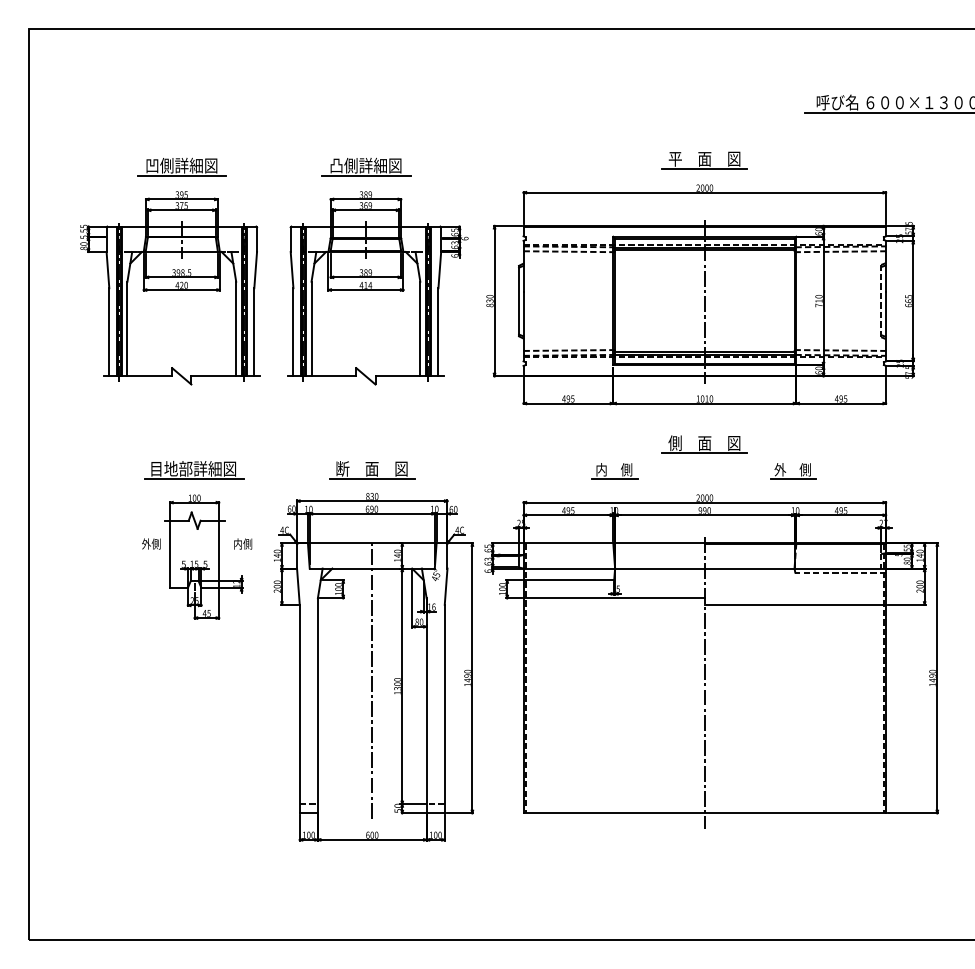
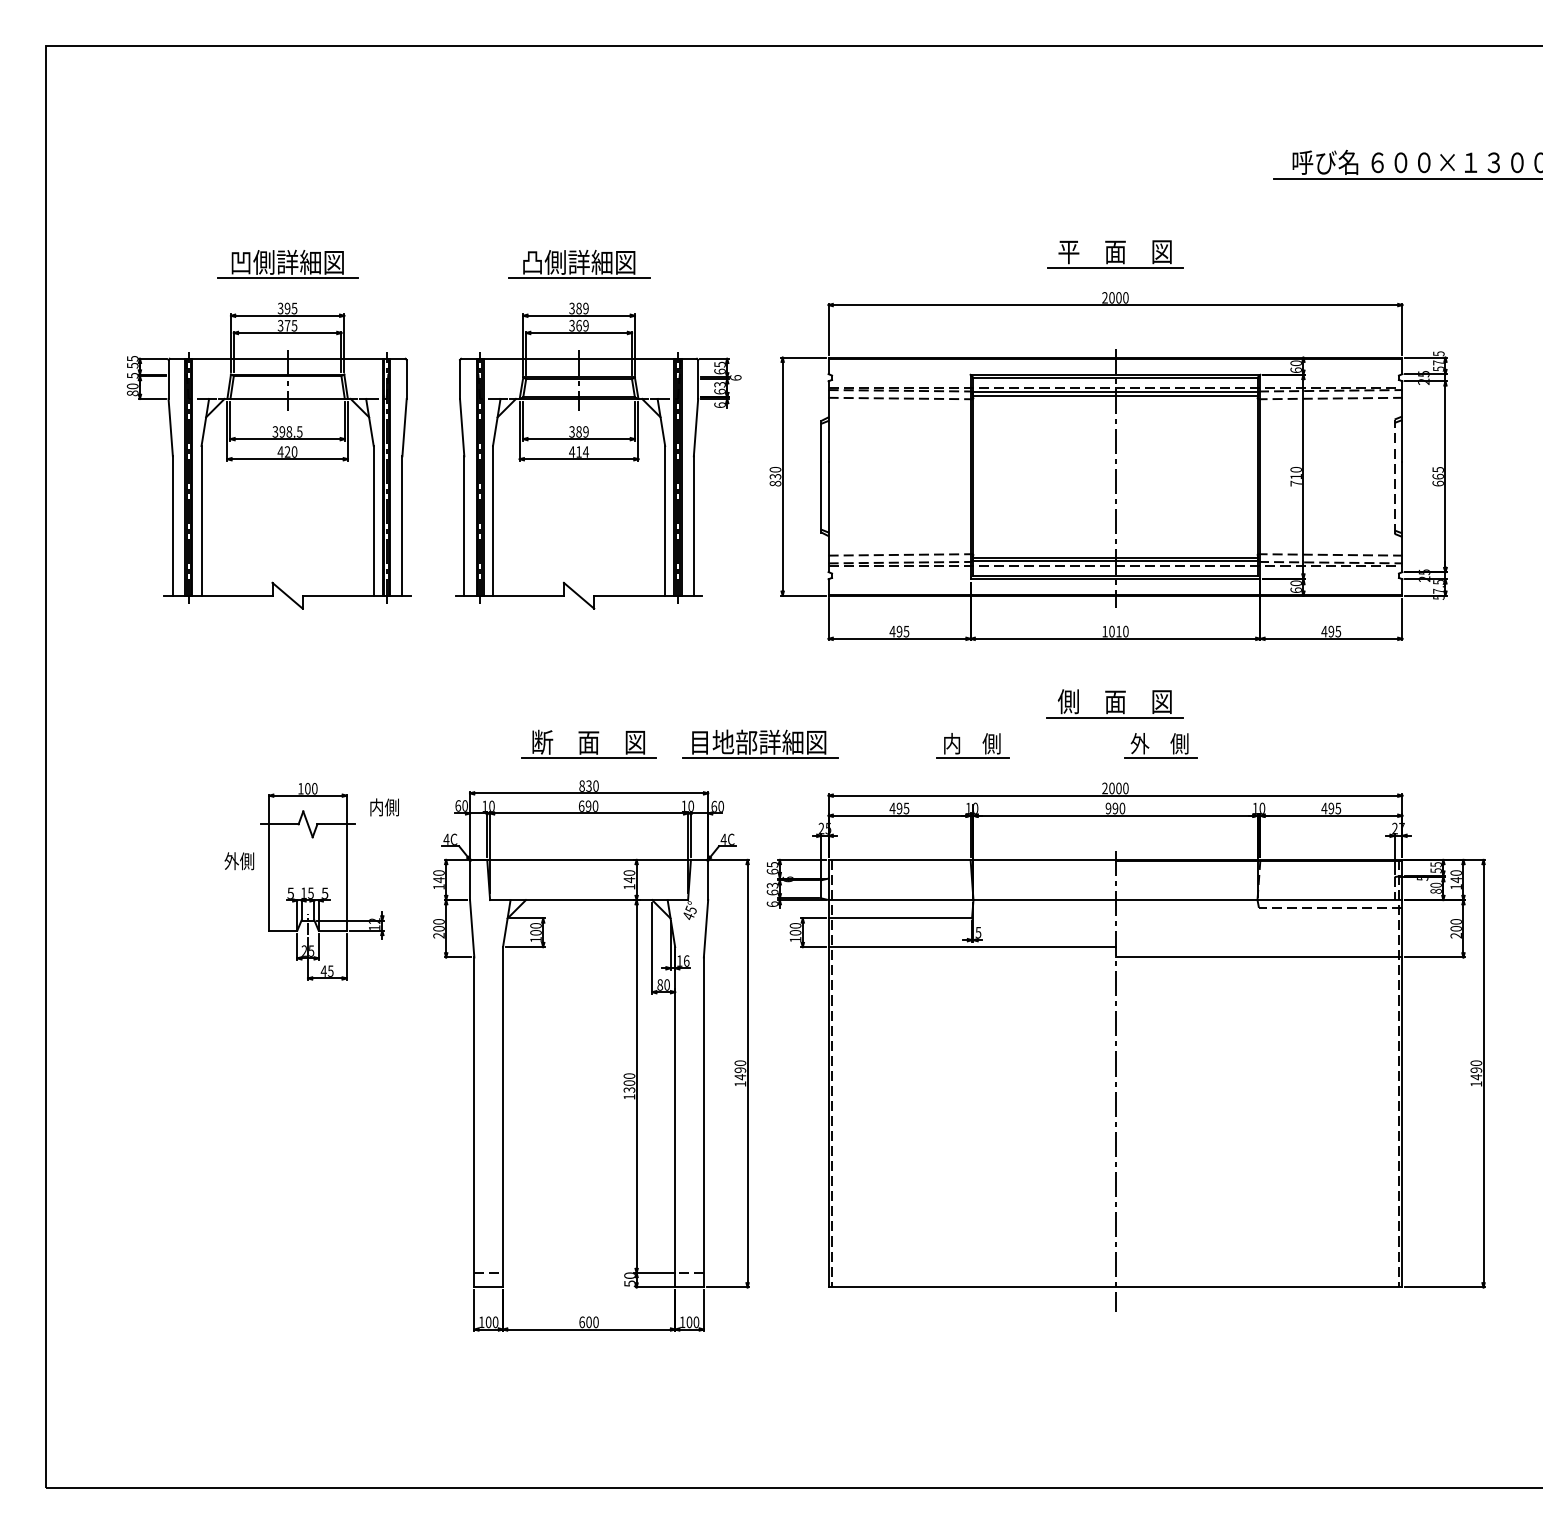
part: (799, 469) -> (1170, 743), moved
part: (194, 470) -> (760, 744), moved
text: (243, 543) -> (385, 806), moved
line: (372, 678) -> (589, 1074), removed

